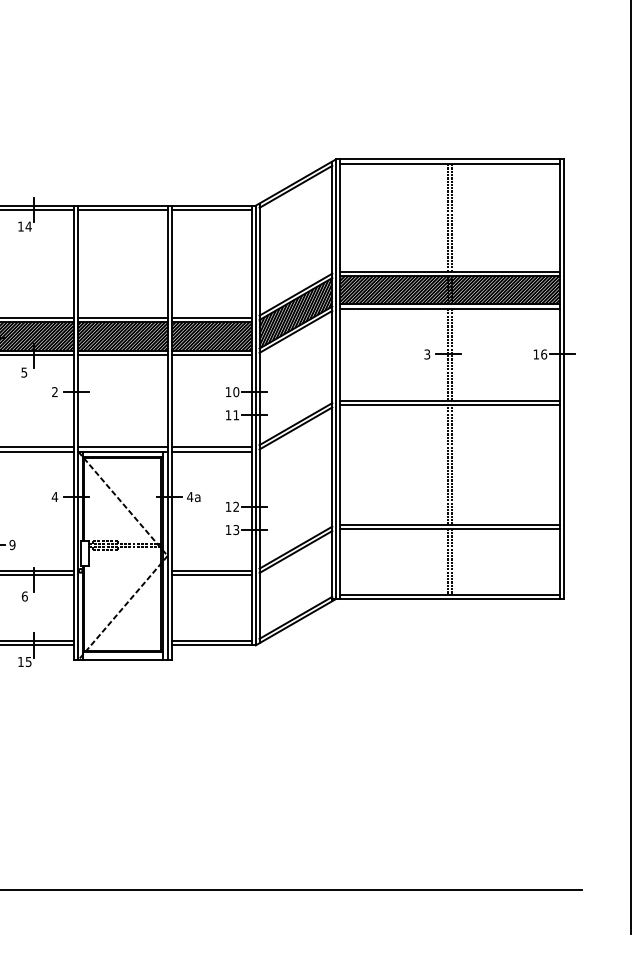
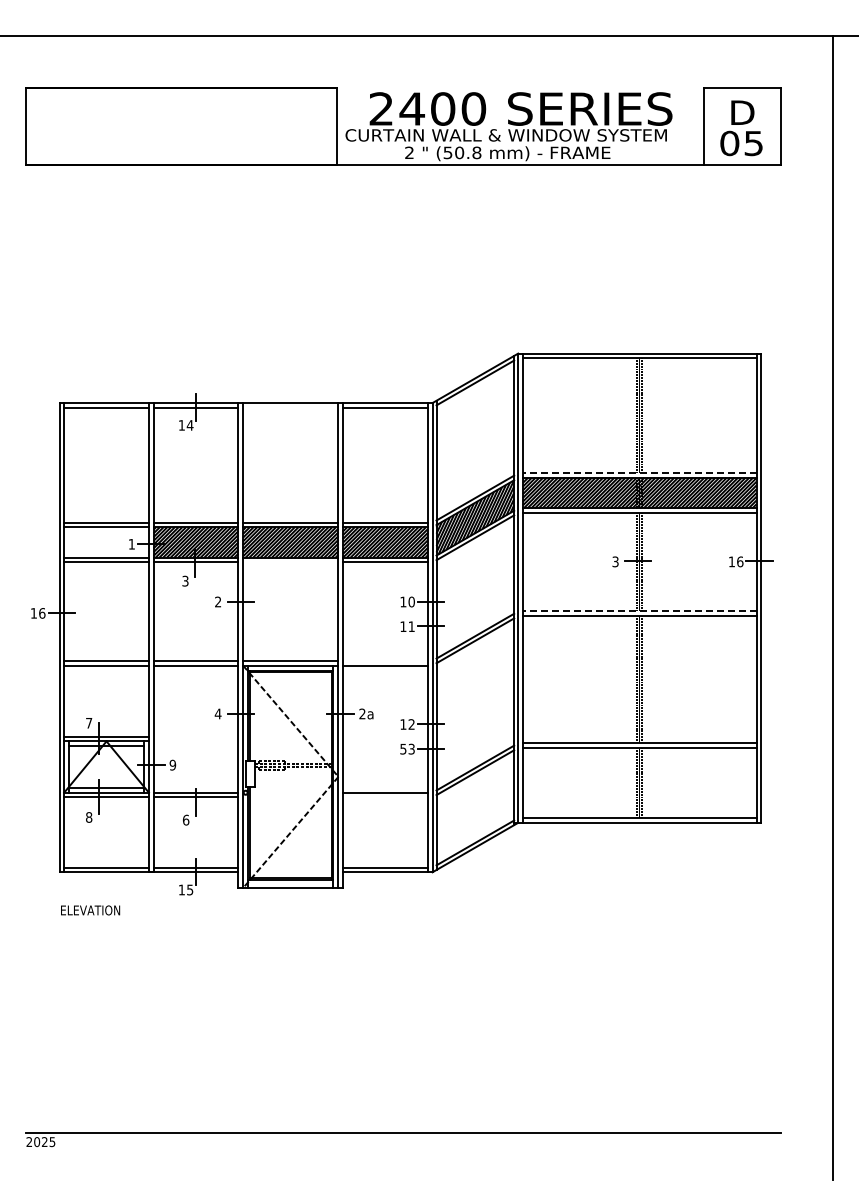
line: (122, 209) -> (290, 407), removed
line: (449, 271) -> (639, 473), solid -> dashed
line: (122, 355) -> (290, 562), removed
text: (24, 371) -> (185, 580), 5 -> 3
line: (449, 401) -> (639, 611), solid -> dashed
line: (211, 446) -> (385, 660), removed
text: (190, 496) -> (362, 713), 4a -> 2a
text: (228, 530) -> (403, 749), 13 -> 53
line: (211, 575) -> (385, 797), removed

